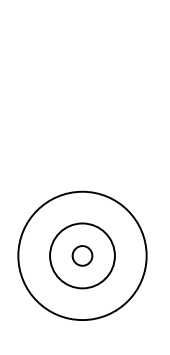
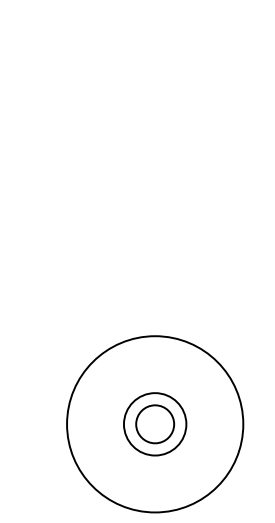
circle: (82, 255) -> (154, 423), size x0.7
circle: (82, 255) -> (154, 423), size x1.4

